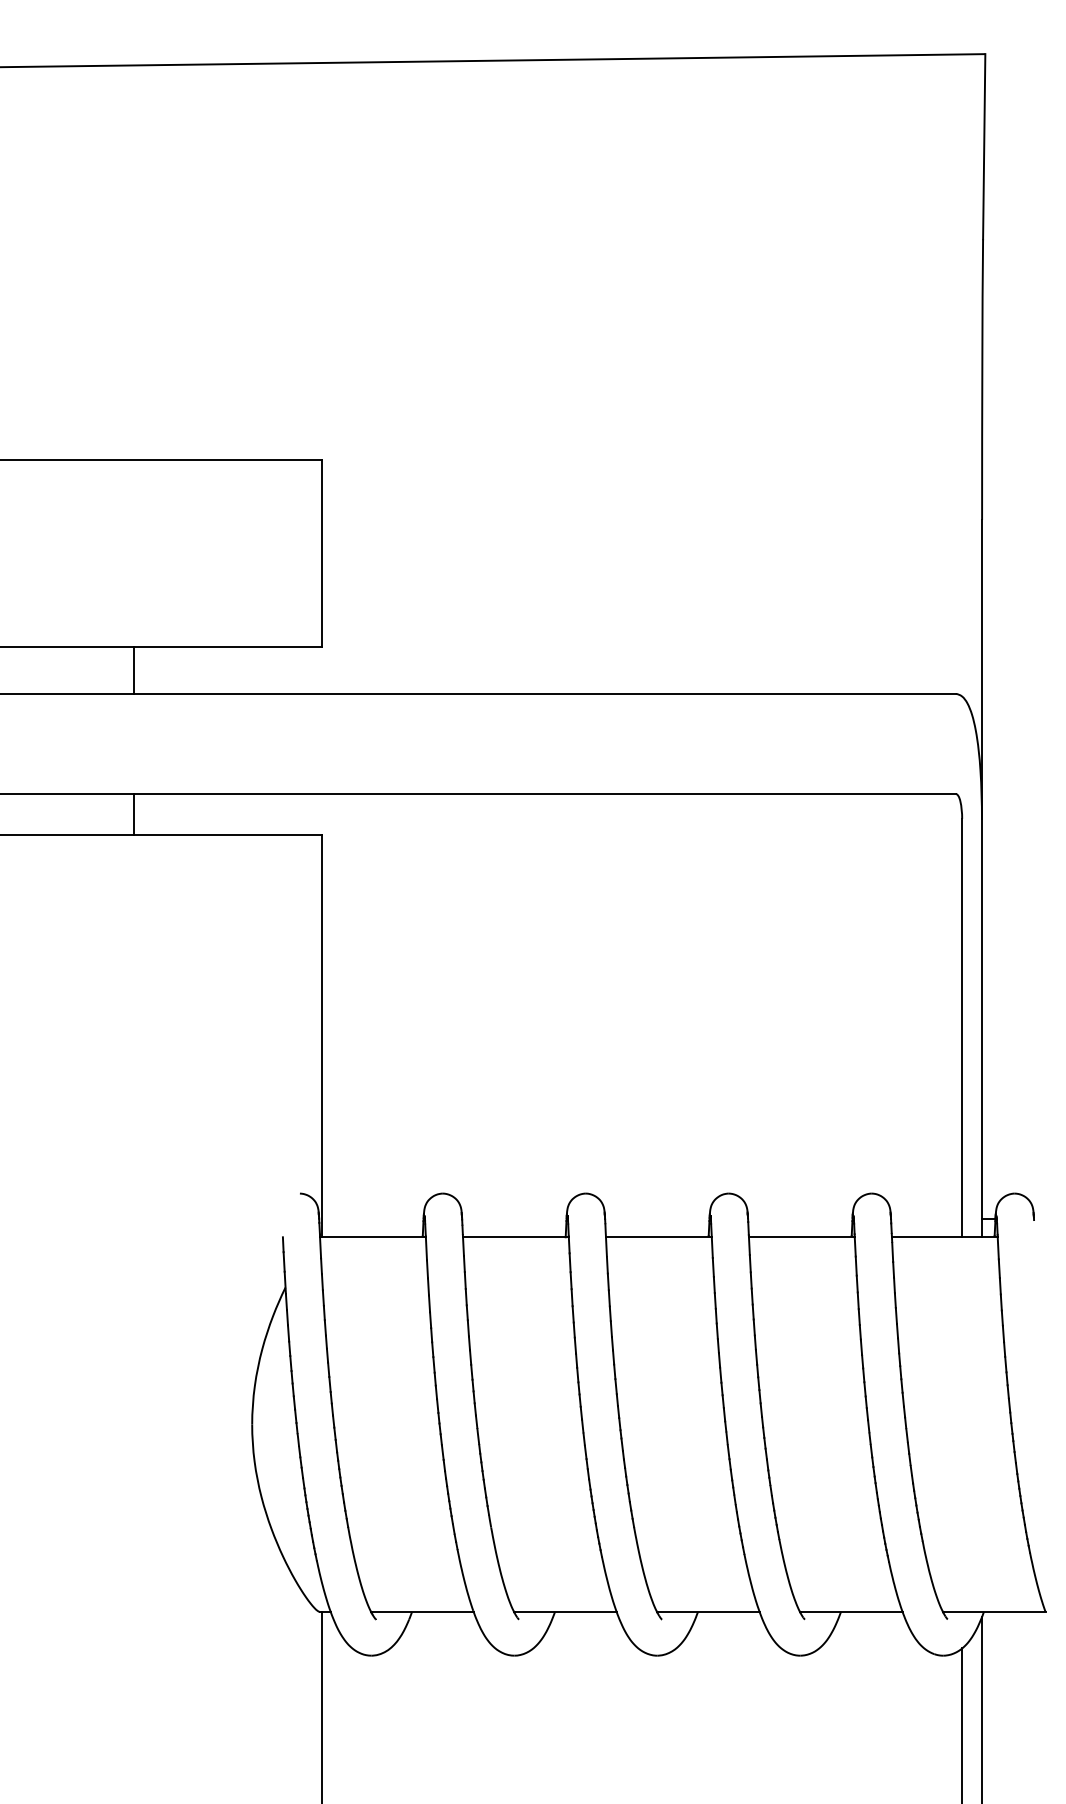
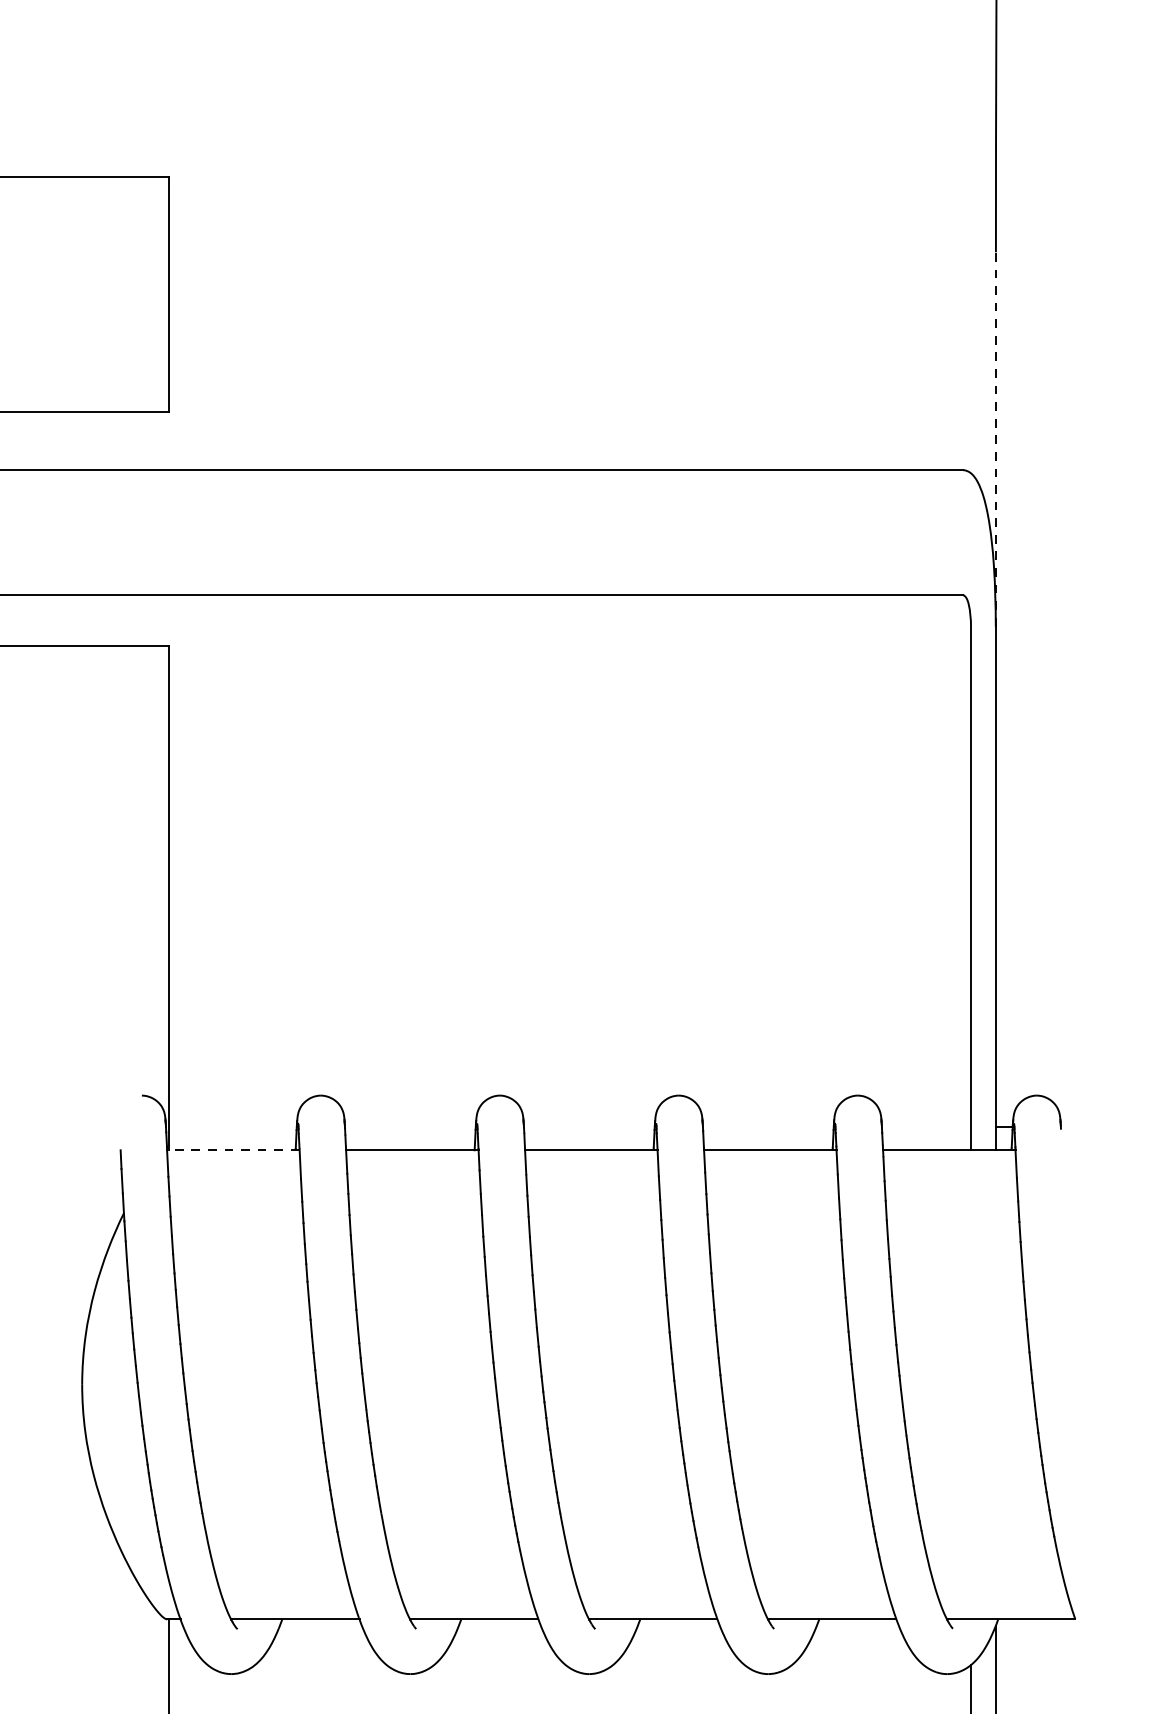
line: (982, 668) -> (996, 438), solid -> dashed
line: (373, 1237) -> (234, 1150), solid -> dashed

